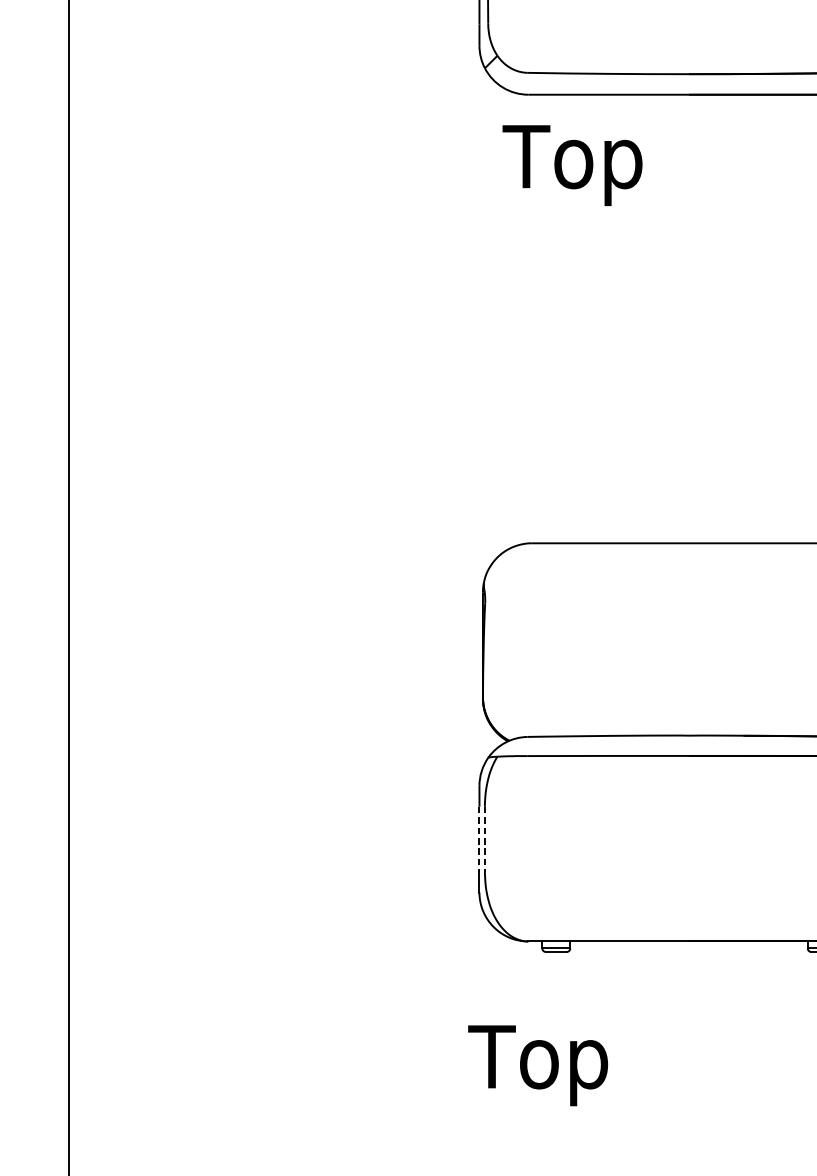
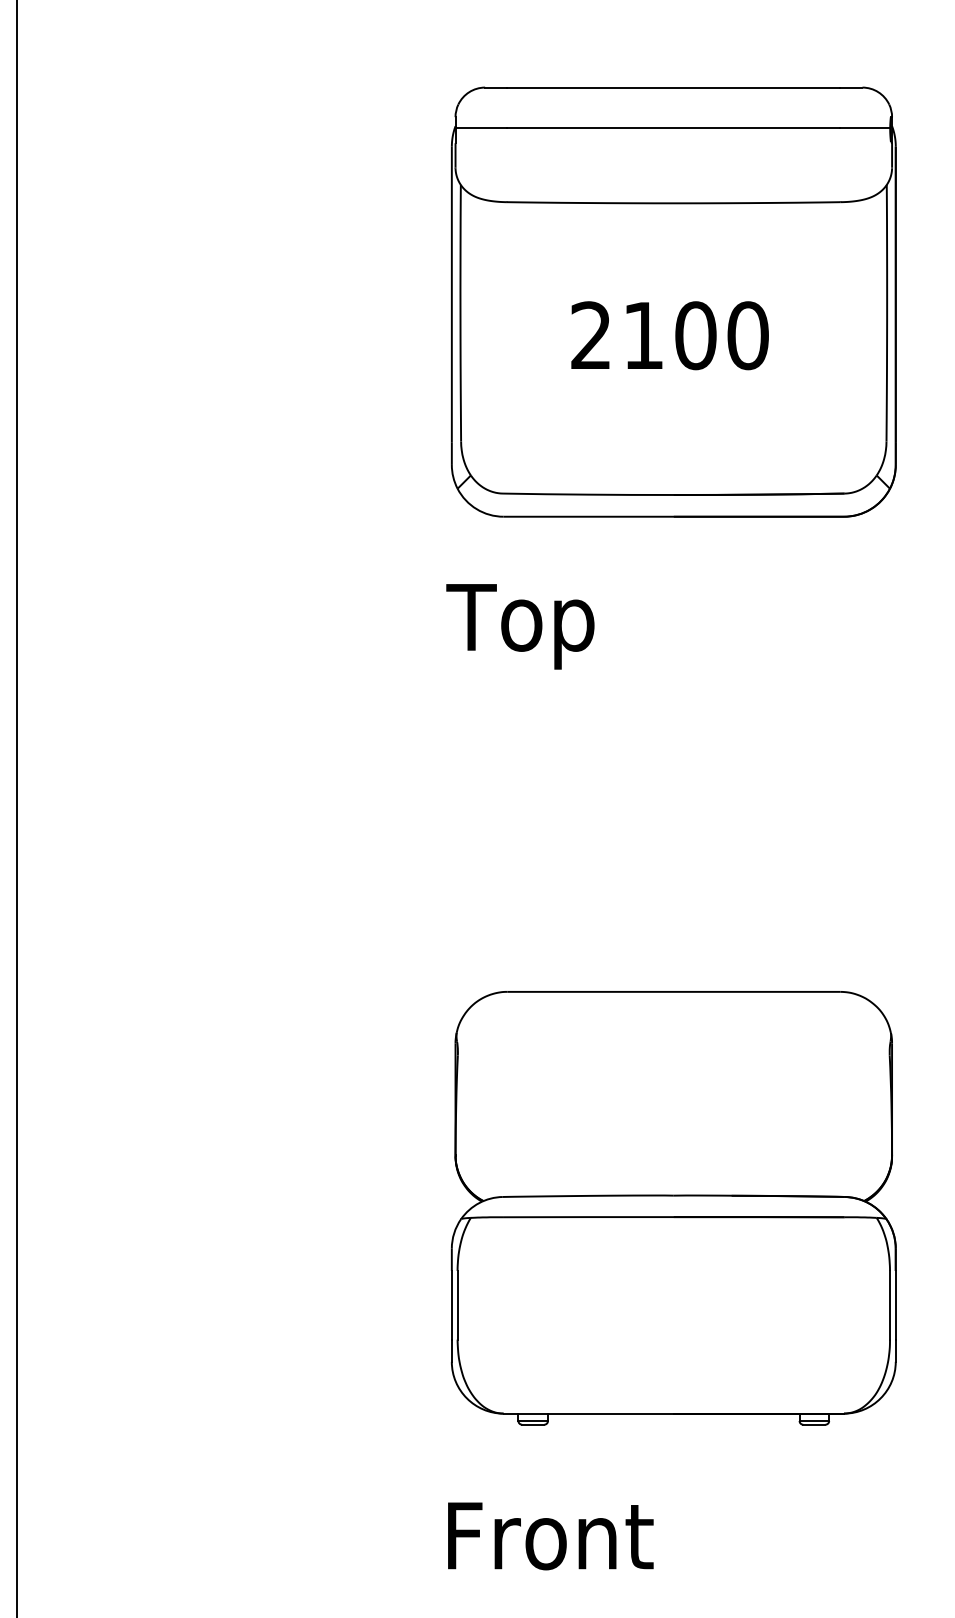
text: (572, 165) -> (520, 626), moved
line: (479, 839) -> (451, 1305), dashed -> solid
line: (484, 839) -> (457, 1305), dashed -> solid
text: (568, 1065) -> (546, 1545), Top -> Front

